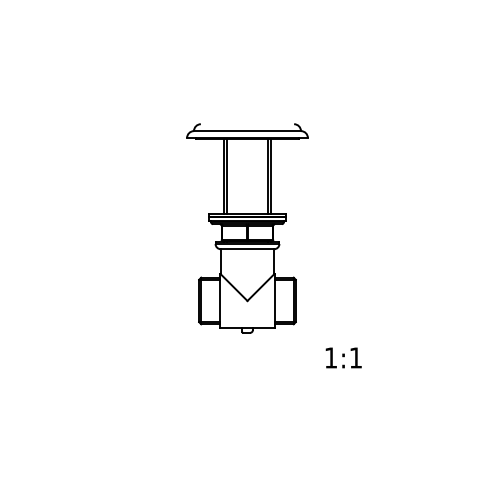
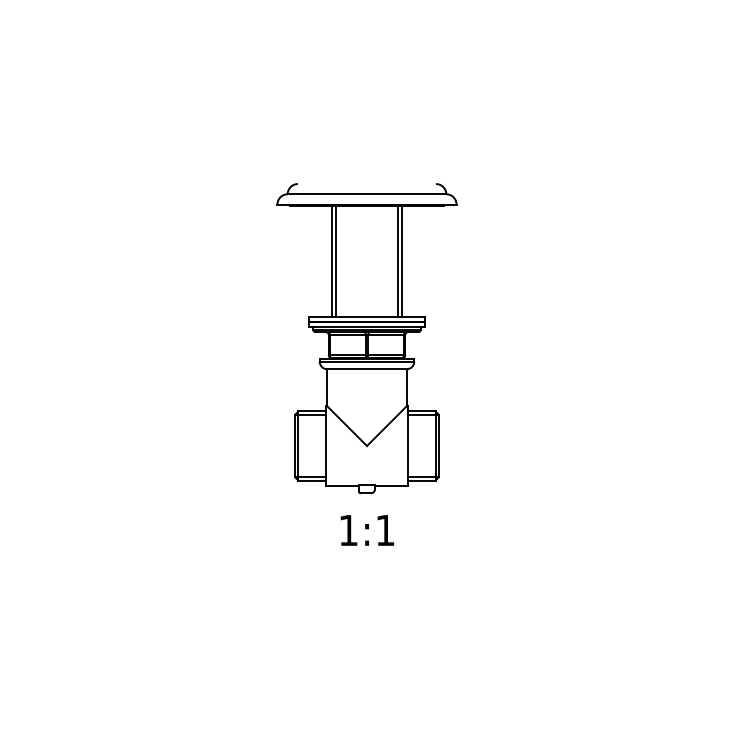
text: (343, 357) -> (367, 529), moved

